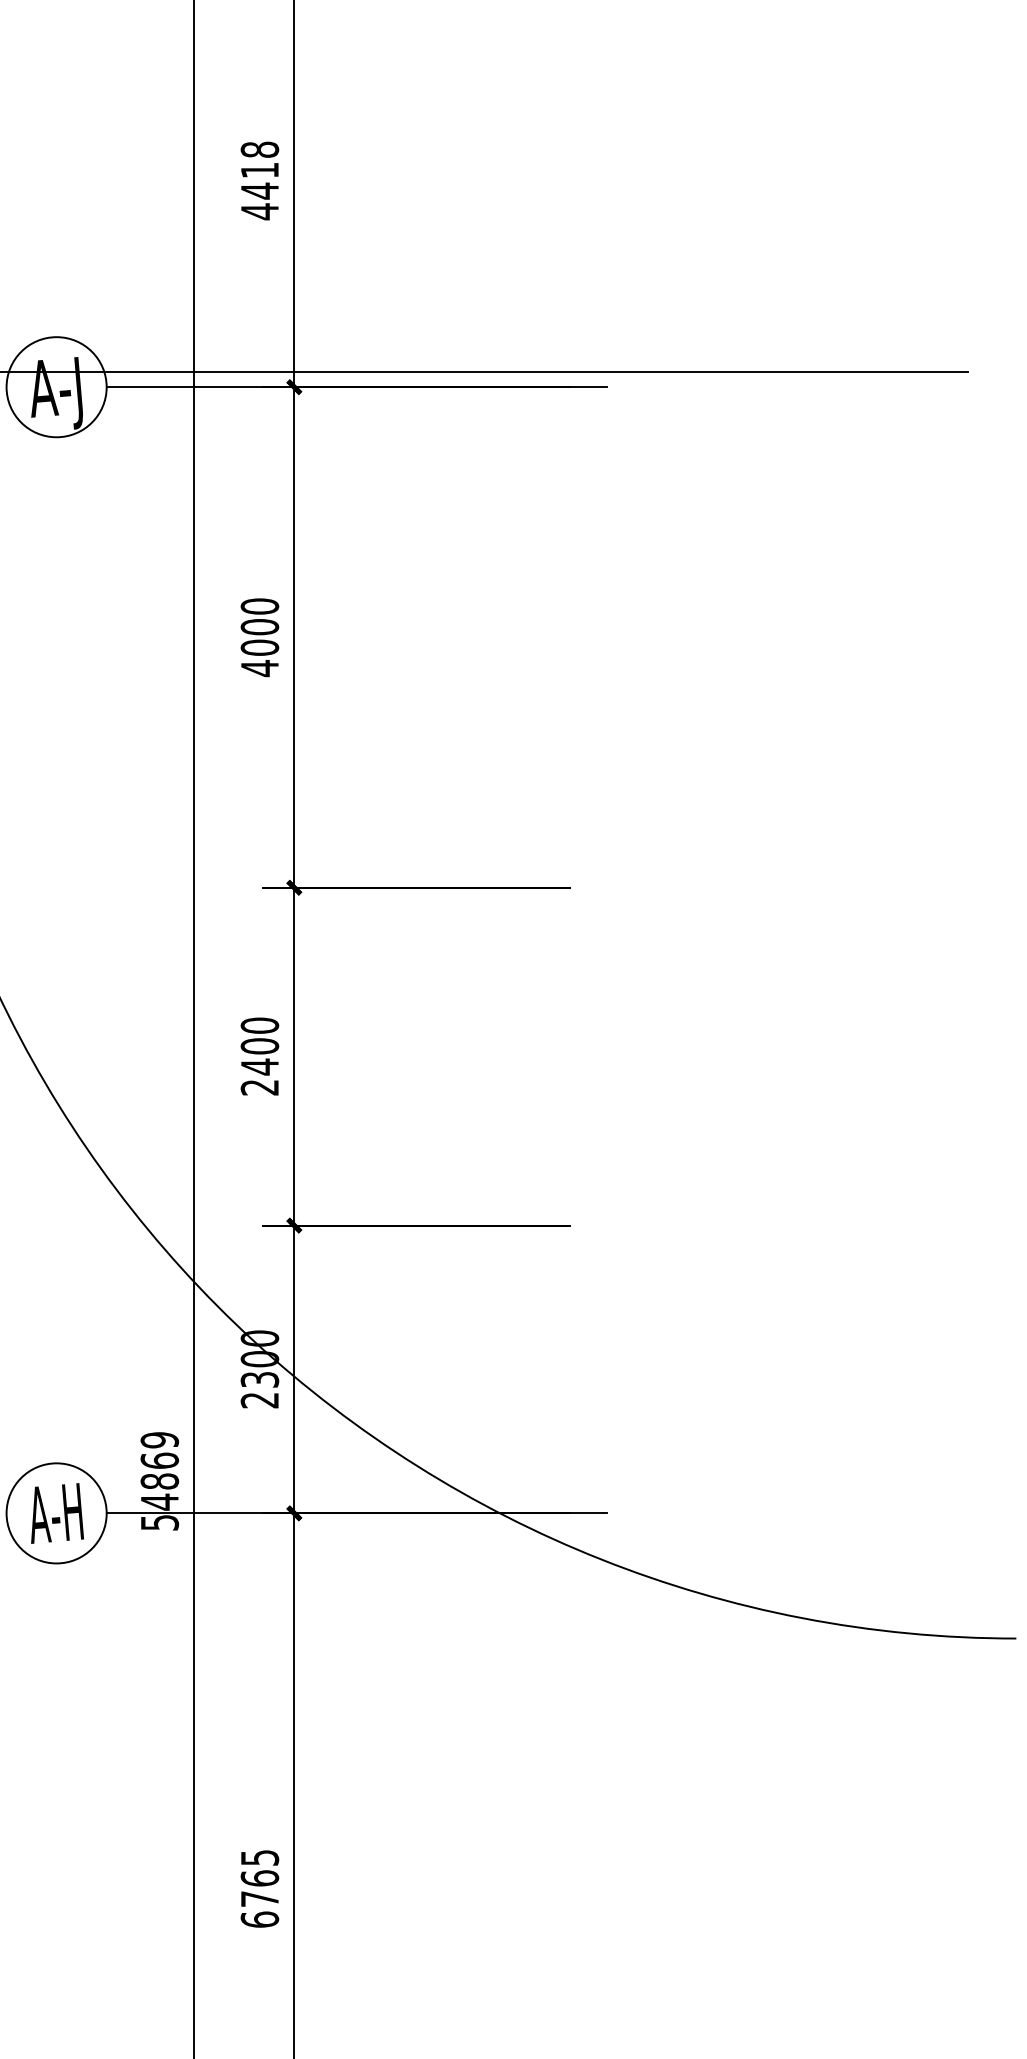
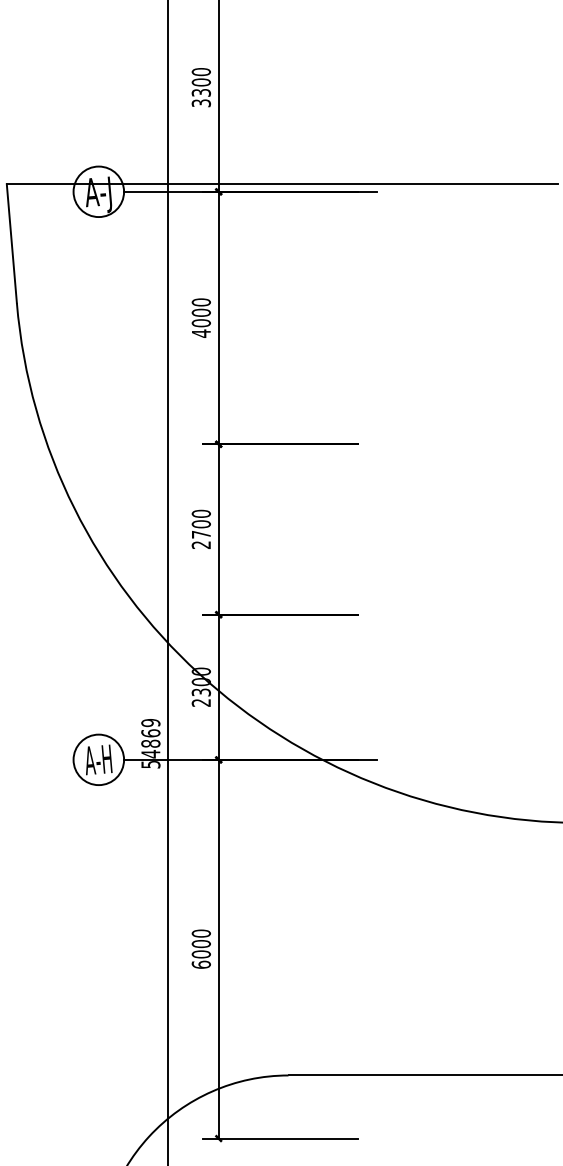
text: (260, 180) -> (201, 87), 4418 -> 3300
text: (260, 1066) -> (201, 534), 2400 -> 2700
text: (258, 1877) -> (200, 943), 6765 -> 6000

